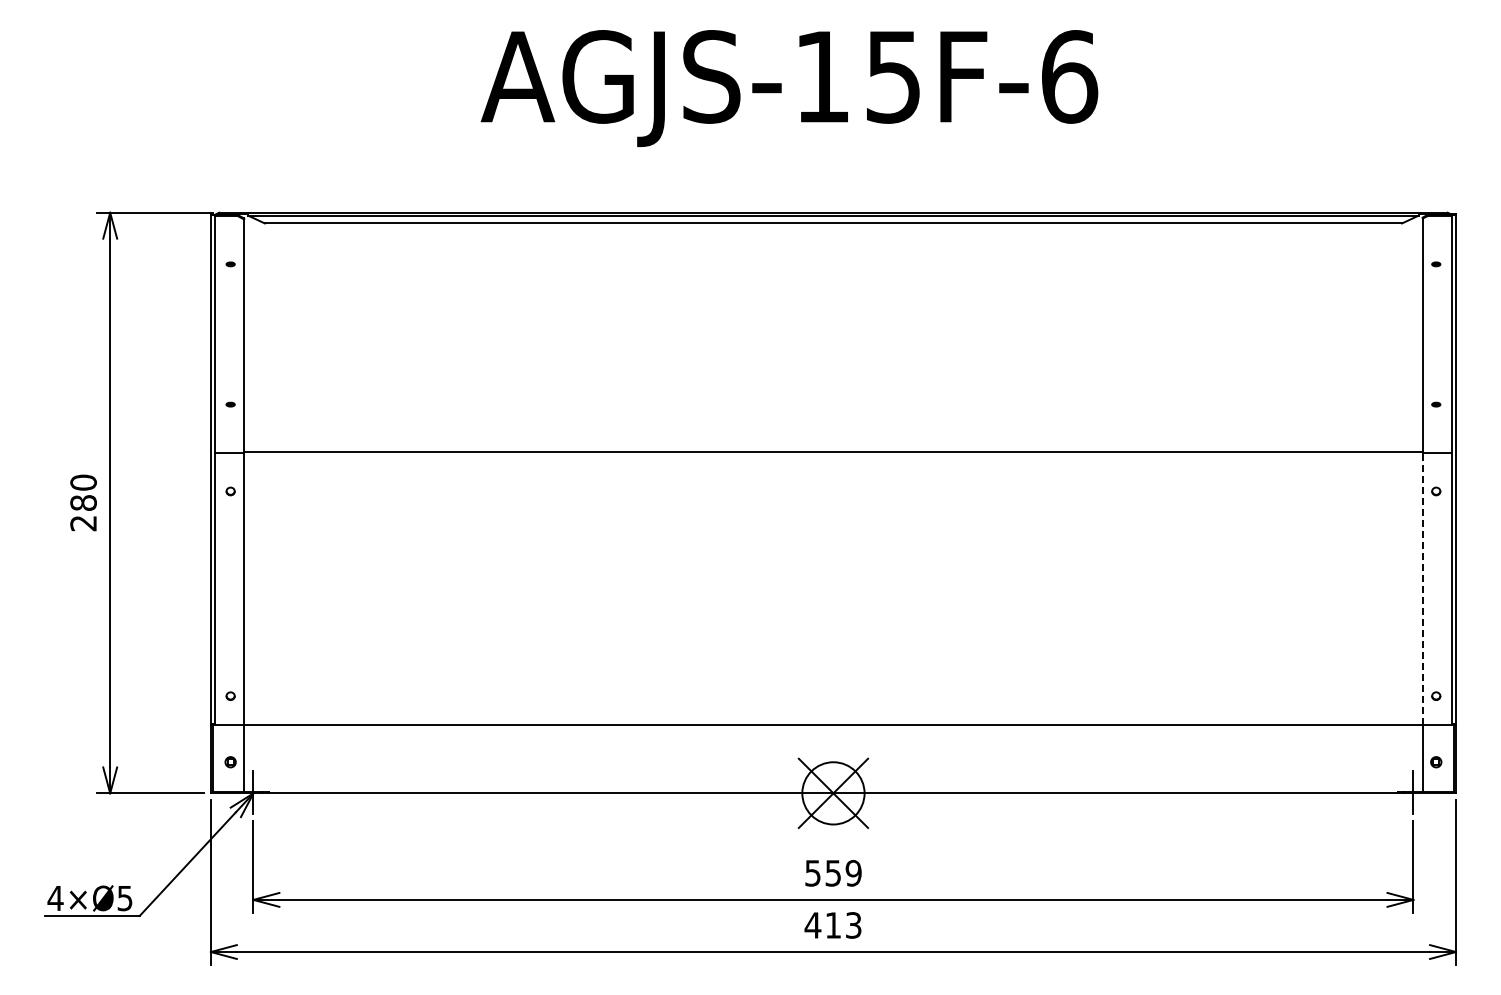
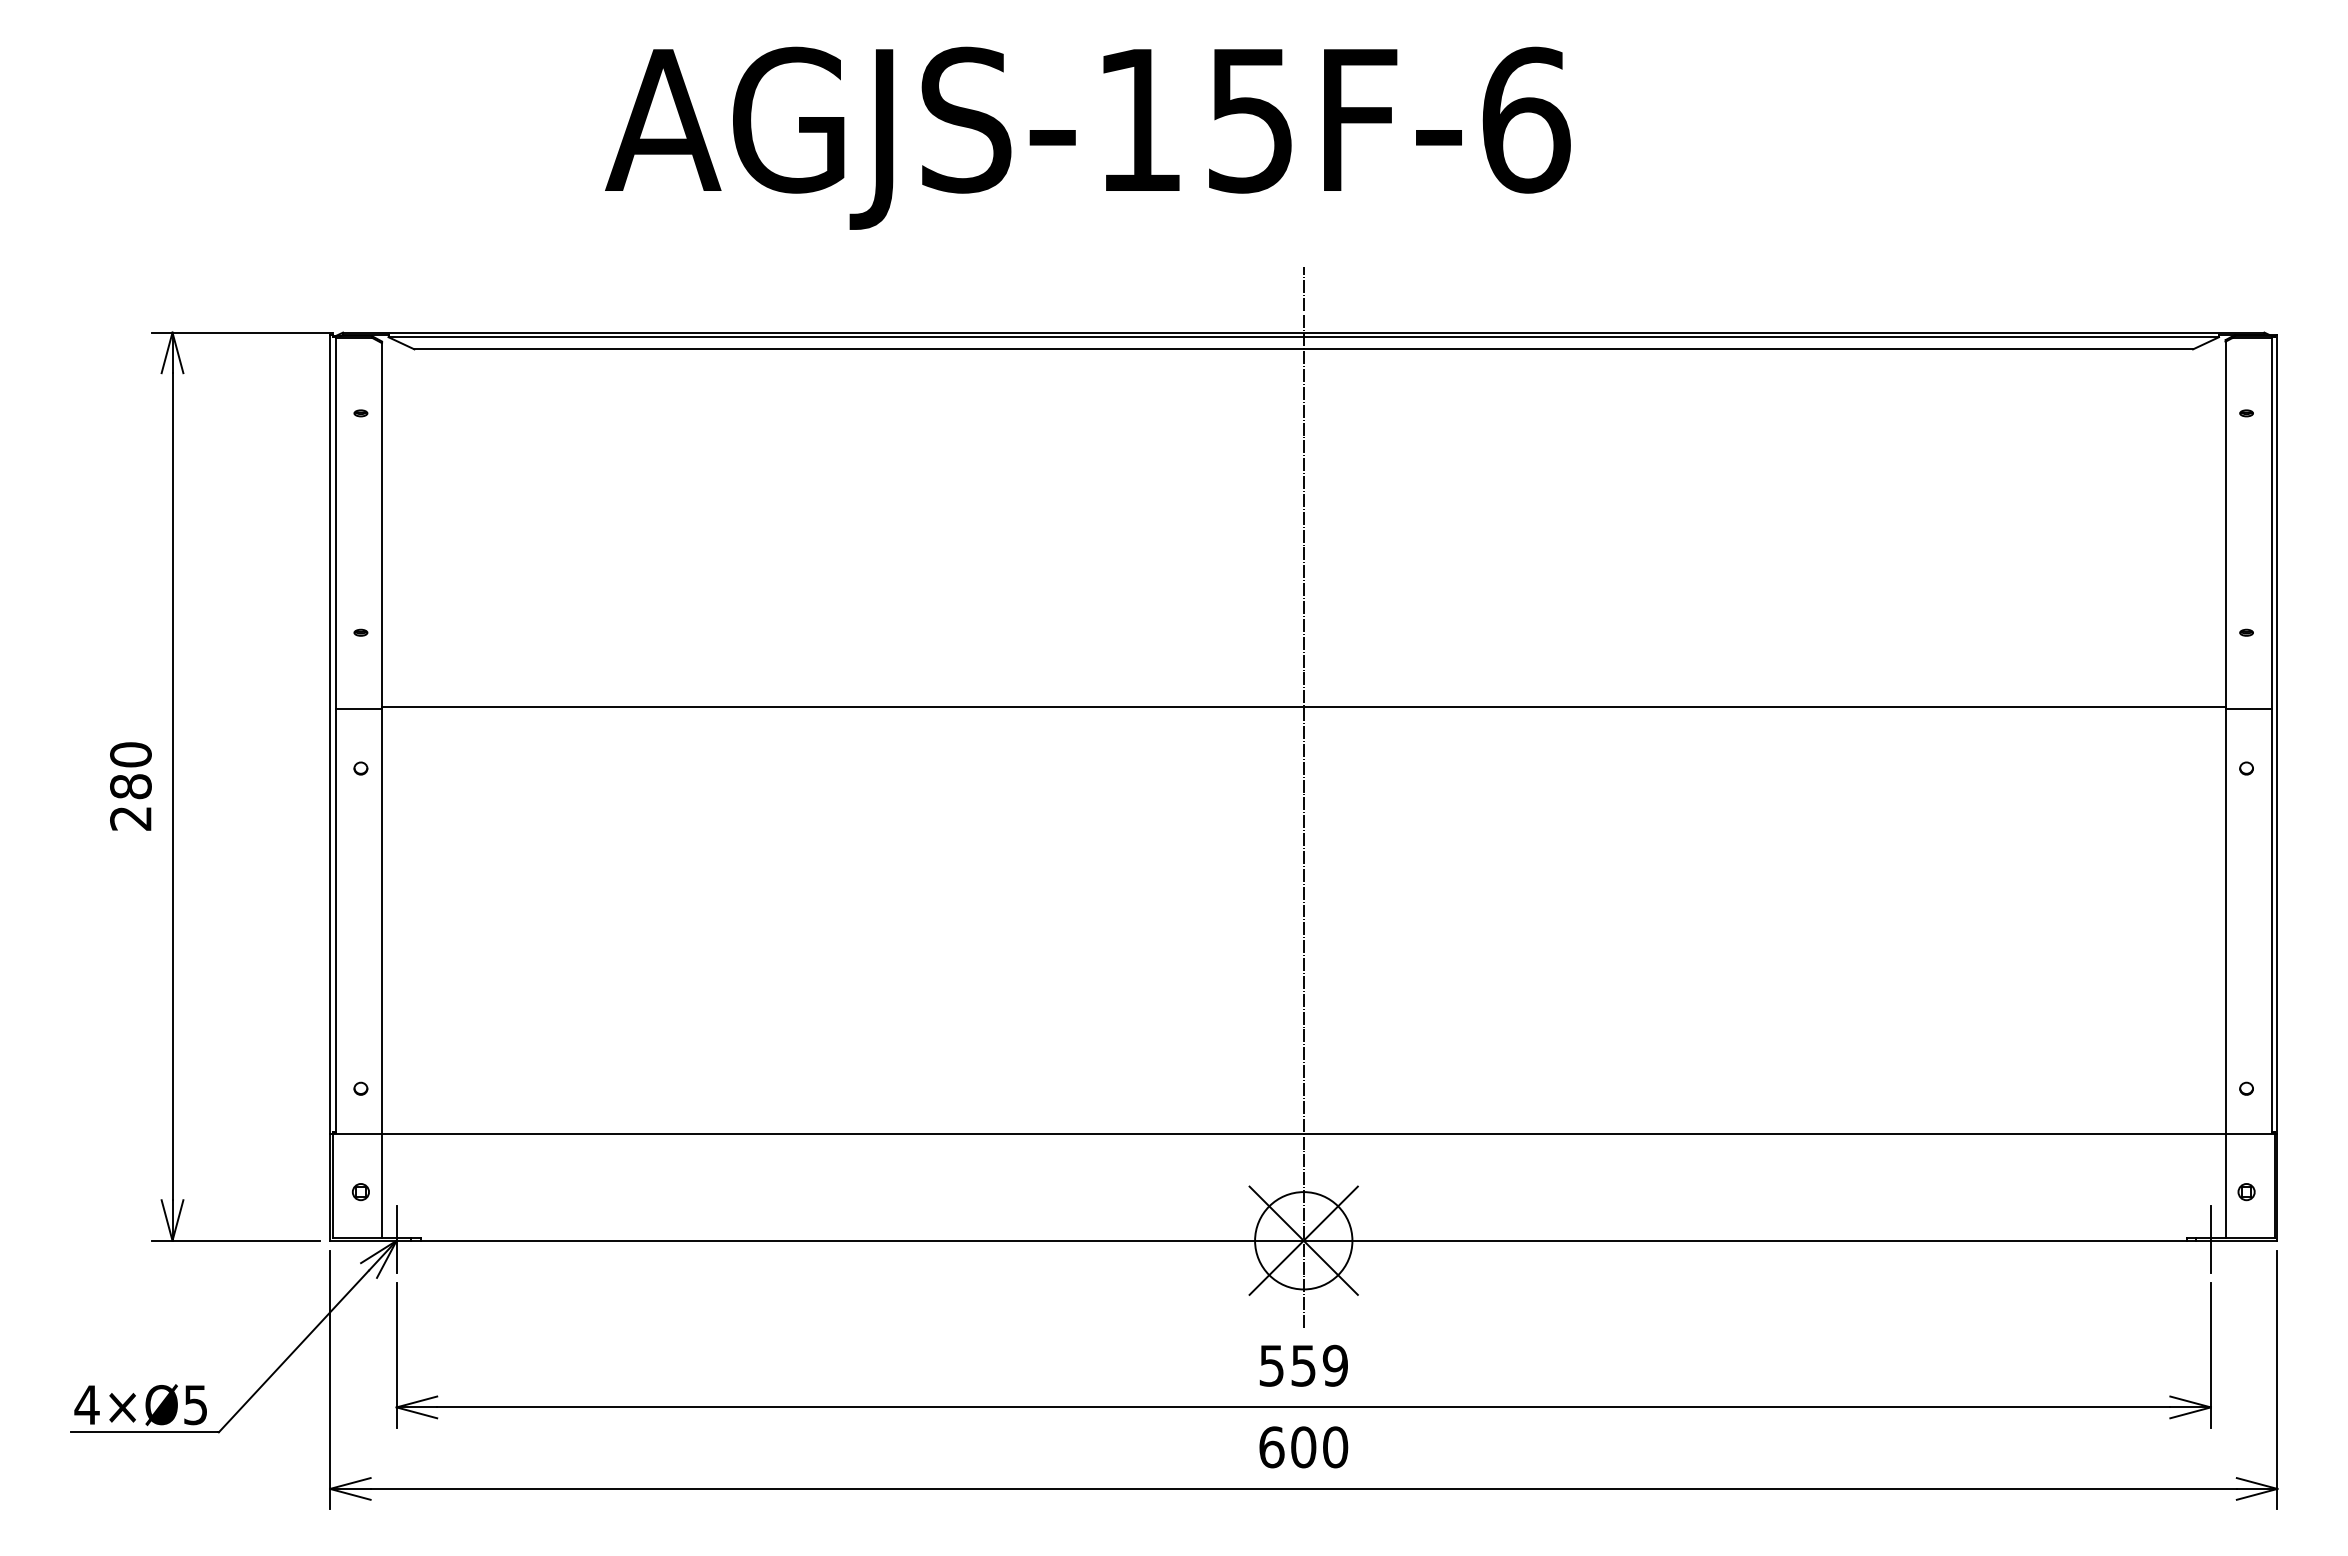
text: (789, 88) -> (1087, 138), moved
line: (833, 509) -> (1303, 796), added
line: (1422, 588) -> (2225, 920), dashed -> solid
text: (832, 925) -> (1302, 1447), 413 -> 600

